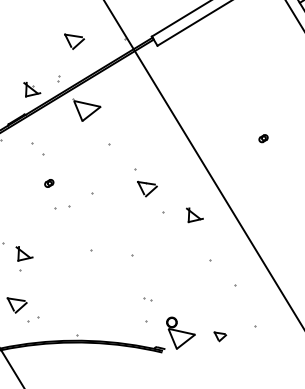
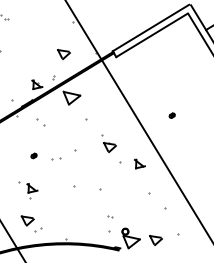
part: (262, 138) -> (171, 115), moved
part: (48, 182) -> (33, 155), moved
part: (219, 336) -> (155, 240), size x1.67

